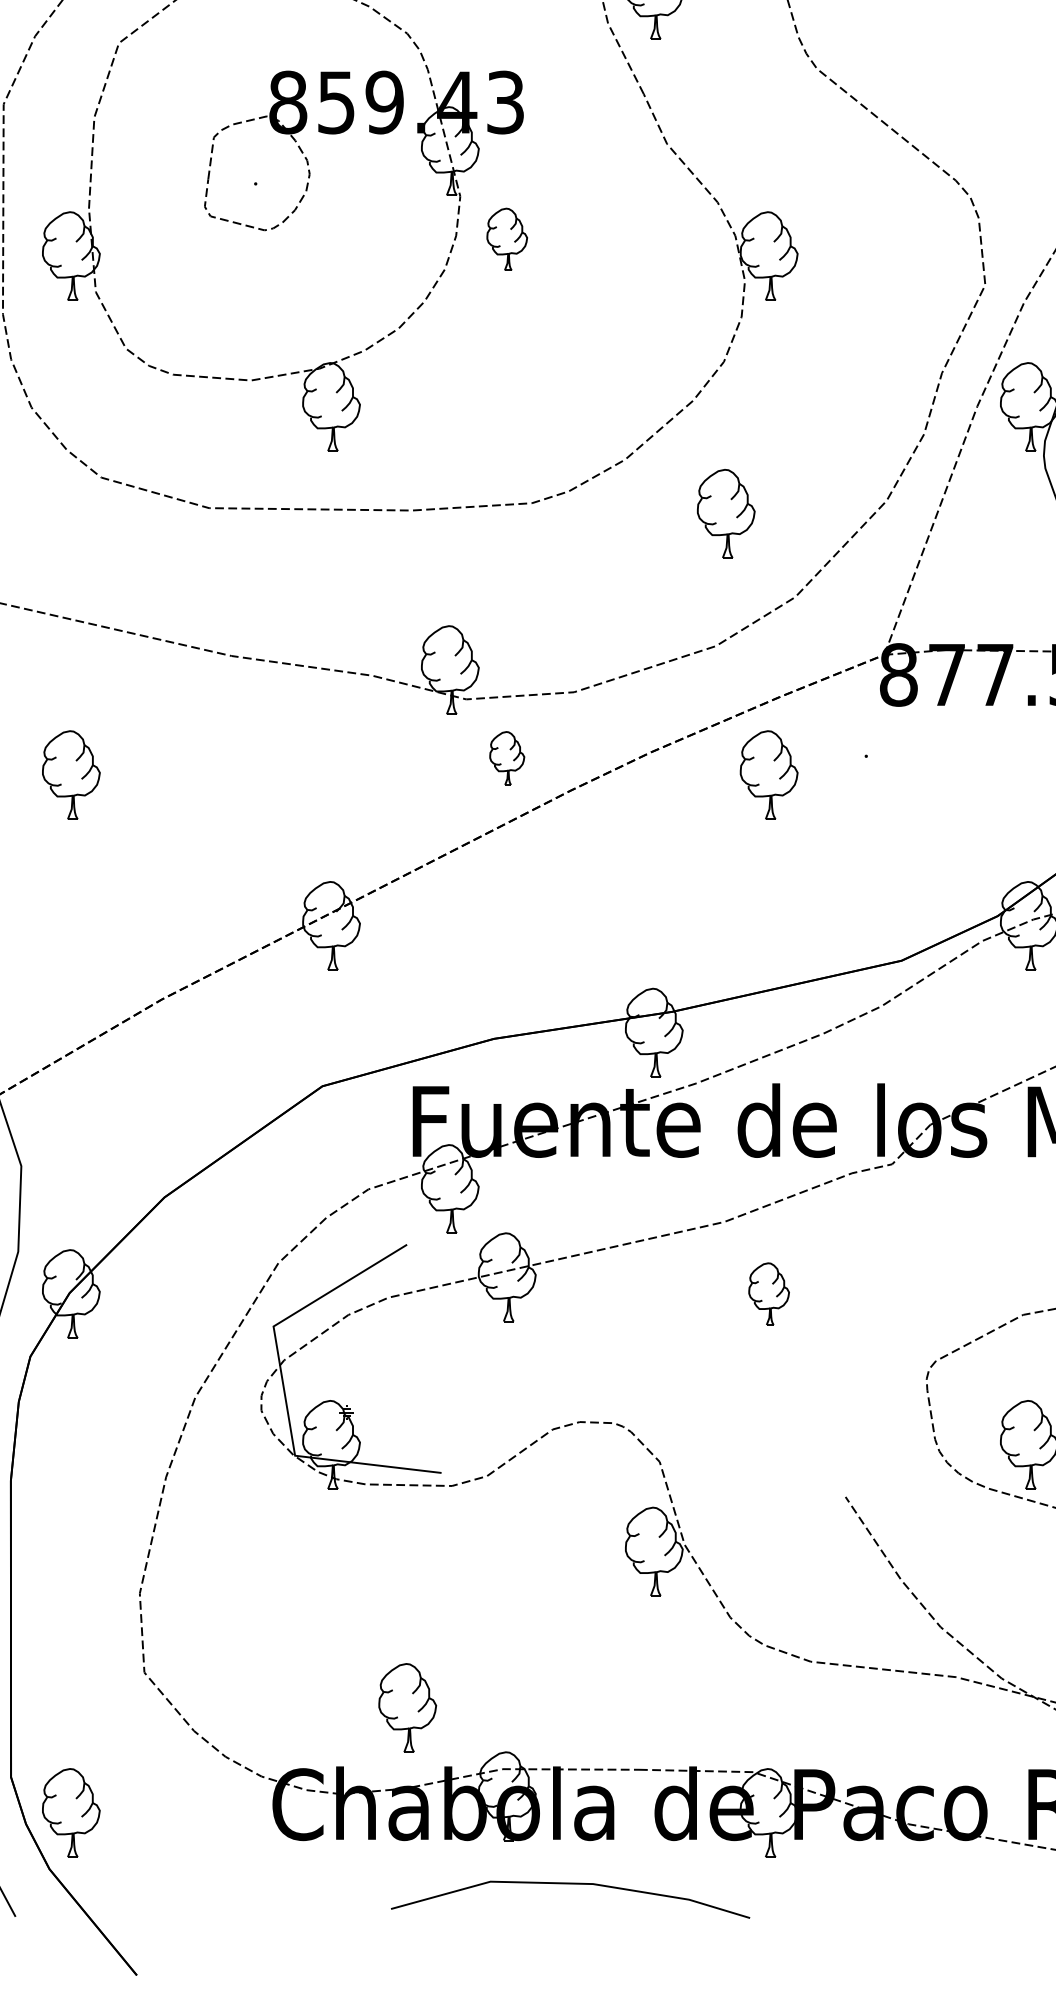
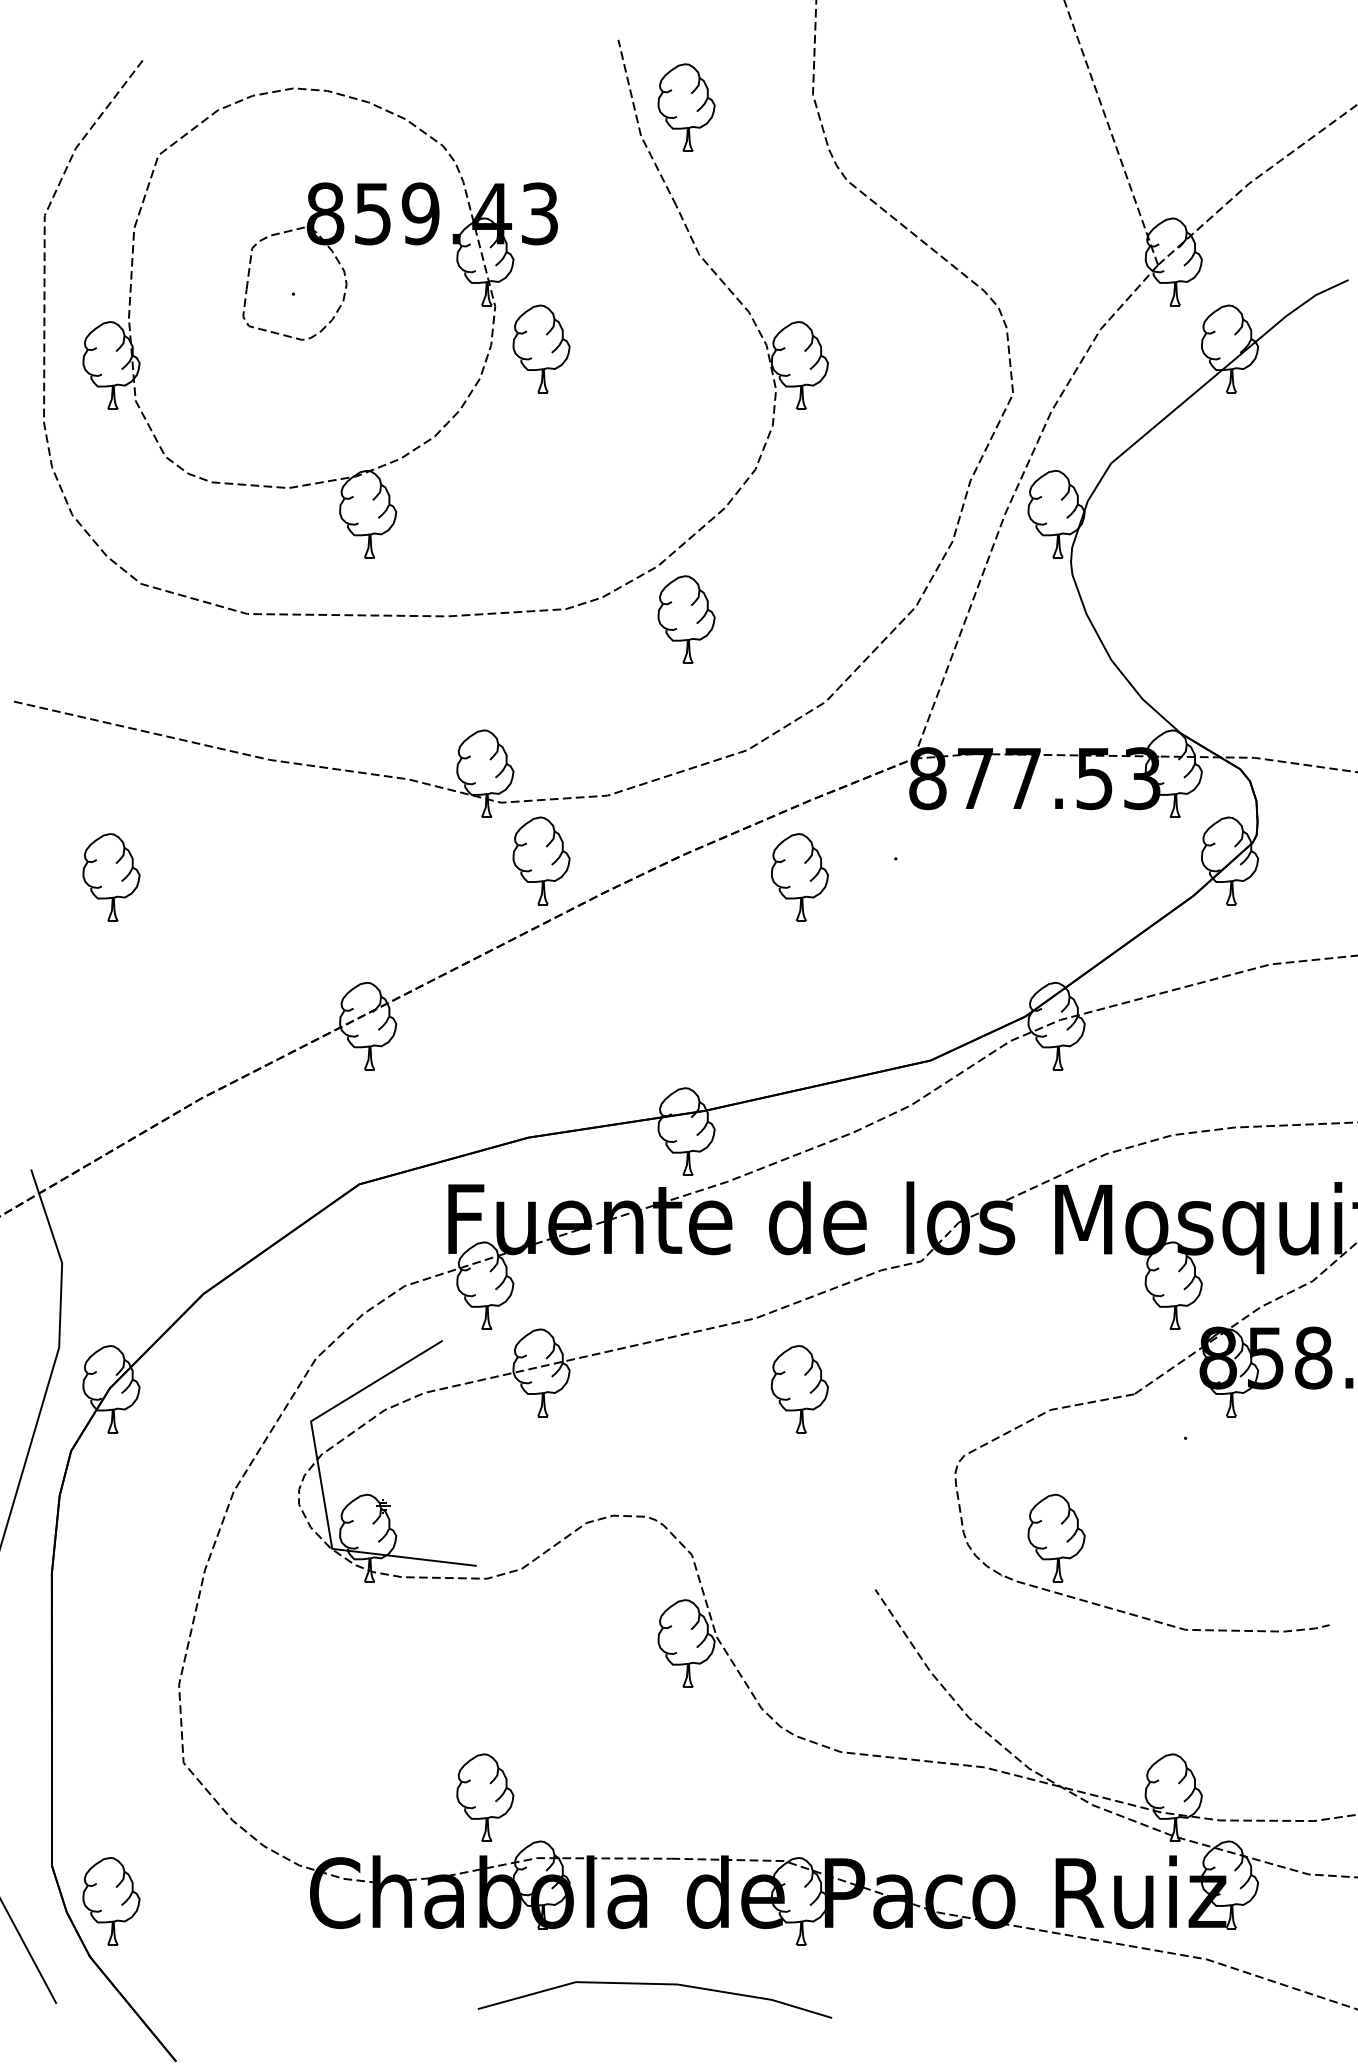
part: (507, 239) -> (541, 348), size x1.43
part: (726, 513) -> (686, 619), moved
part: (507, 757) -> (541, 860), size x1.67
part: (768, 1294) -> (799, 1389), size x1.43
part: (407, 1707) -> (485, 1797), moved
line: (570, 1884) -> (654, 1984), moved

